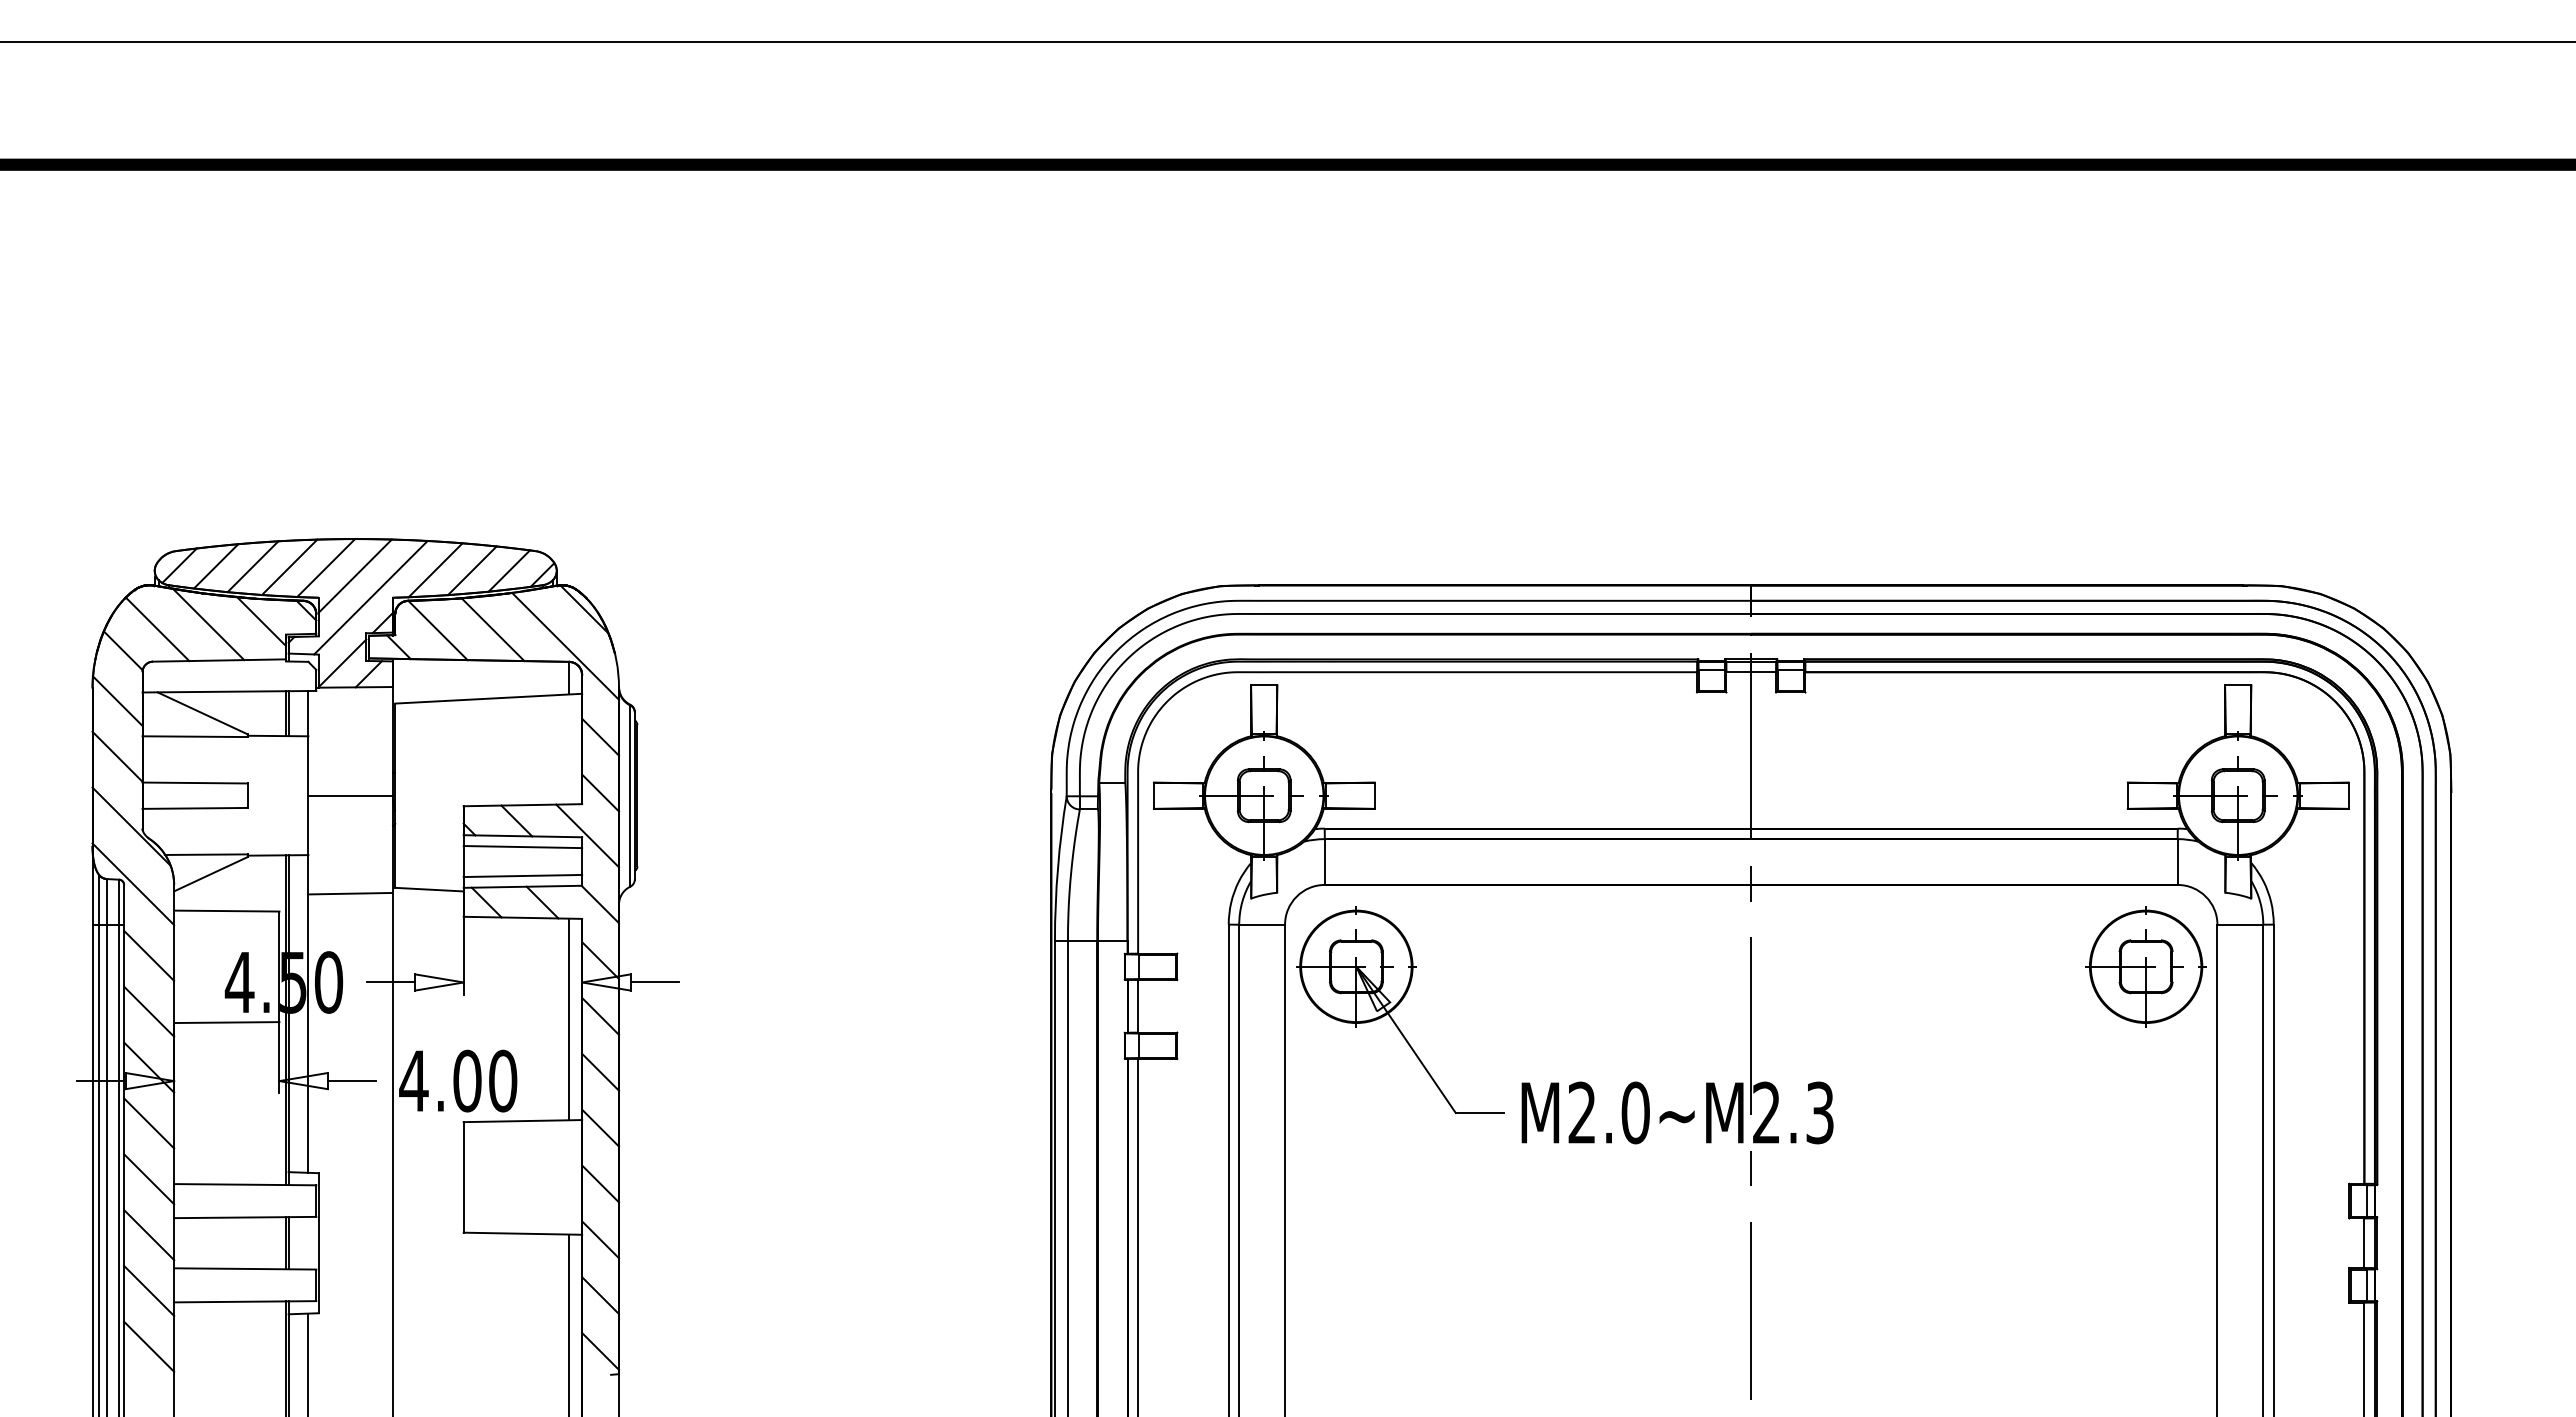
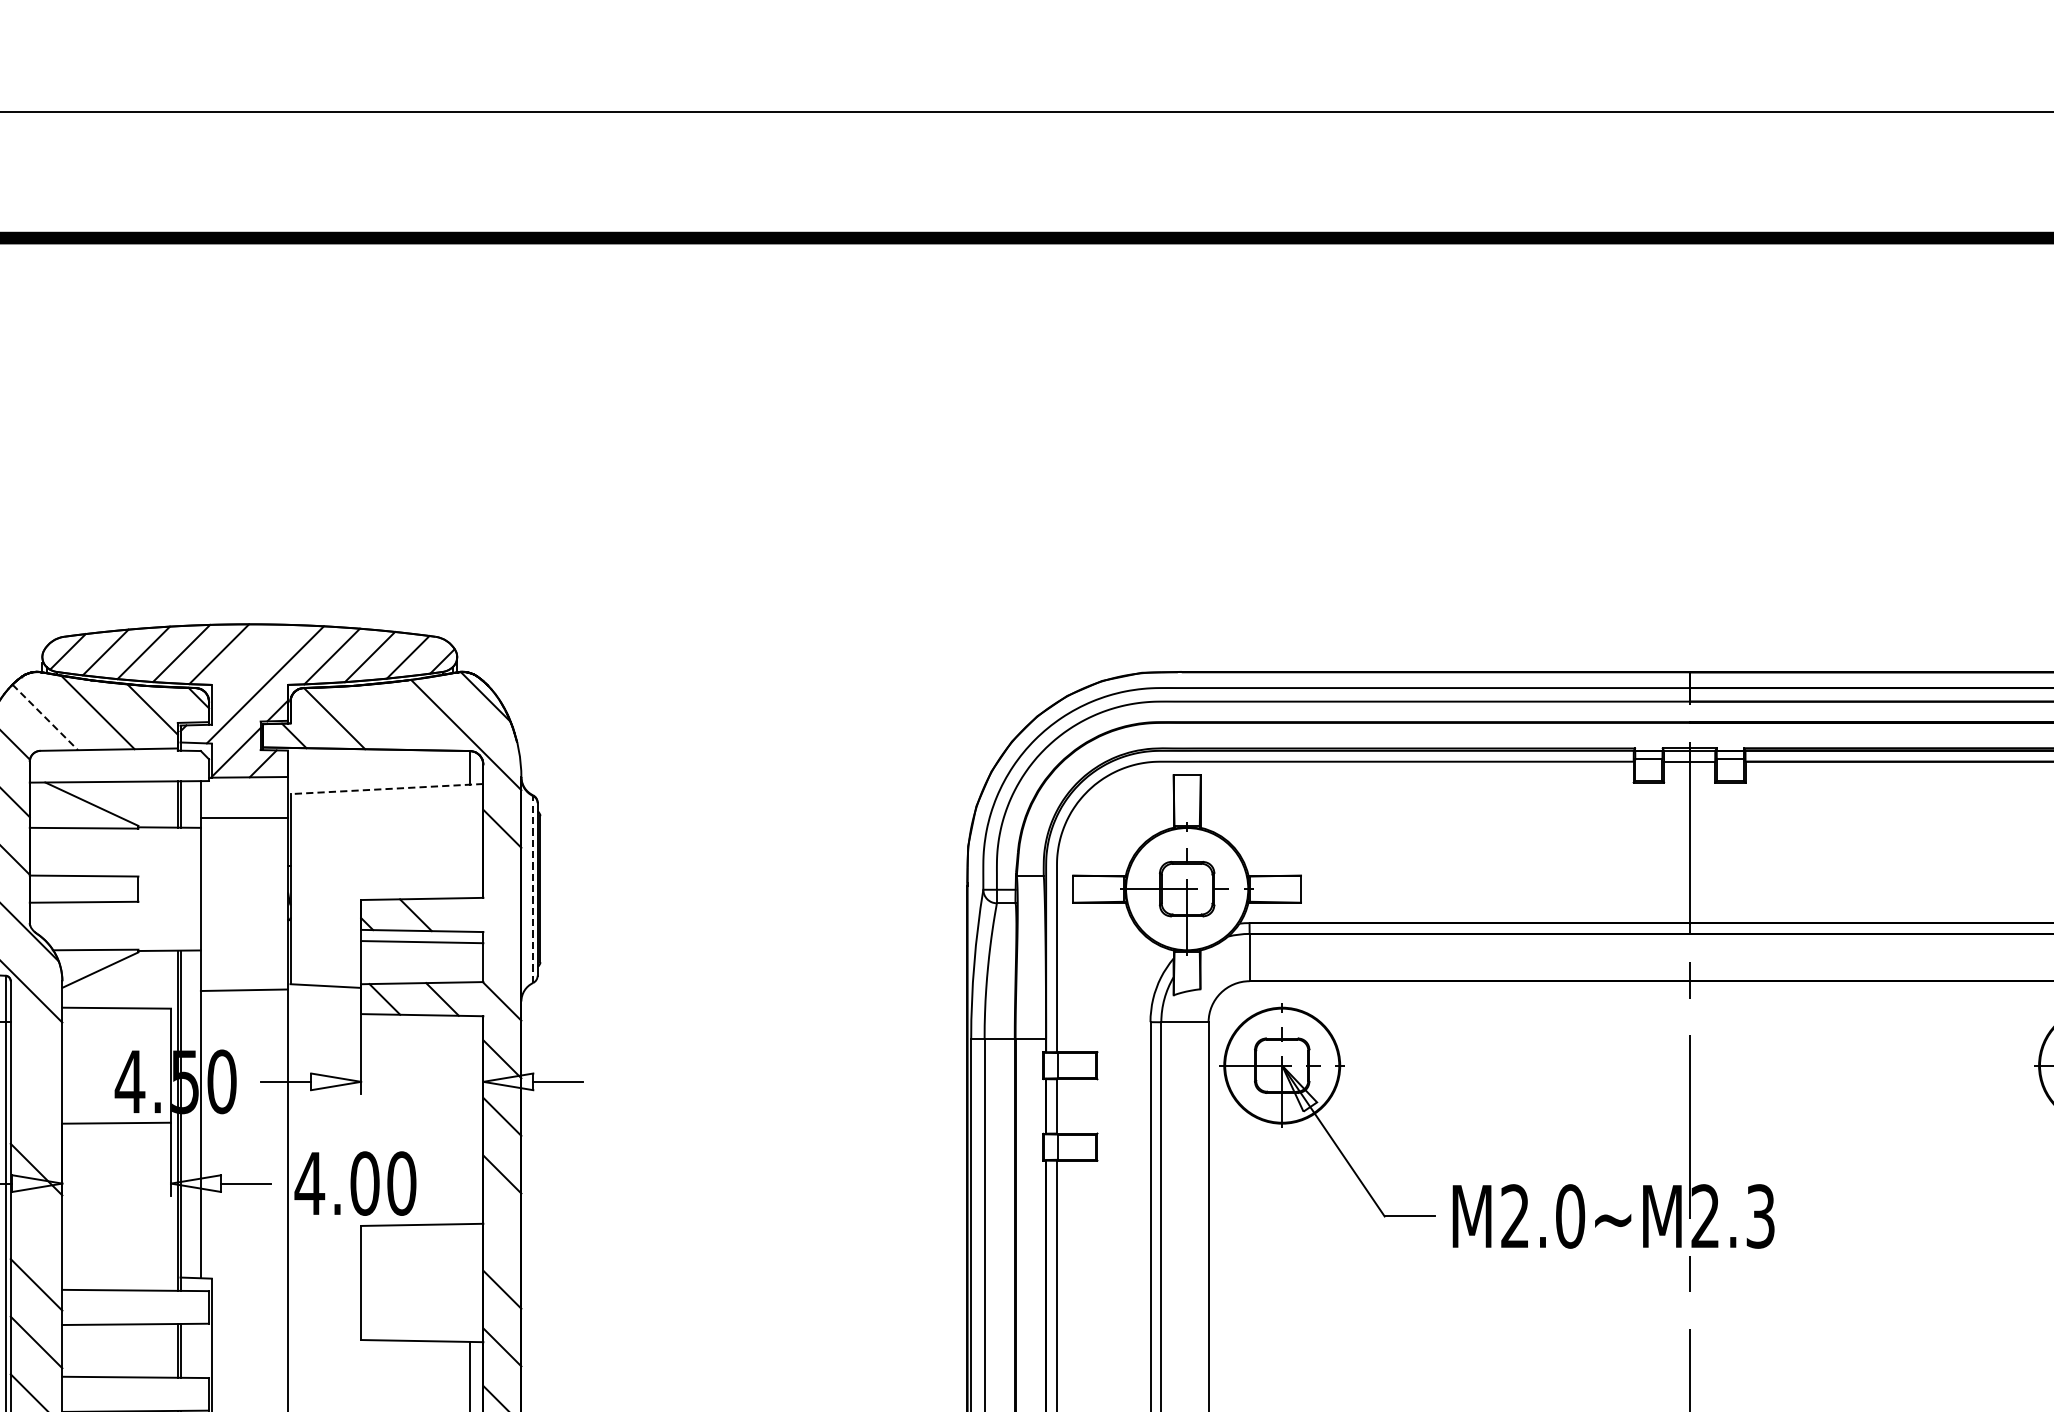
line: (354, 575) -> (248, 661), removed
line: (157, 629) -> (45, 717), solid -> dashed
line: (492, 629) -> (390, 717), removed
line: (488, 698) -> (386, 788), solid -> dashed
line: (600, 792) -> (502, 885), removed
line: (350, 795) -> (244, 817), moved
line: (630, 796) -> (533, 889), solid -> dashed
line: (587, 835) -> (488, 930), removed
line: (522, 875) -> (421, 971), removed
line: (149, 955) -> (36, 1054), removed
line: (149, 1011) -> (36, 1111), removed
line: (569, 1019) -> (470, 1120), removed
line: (149, 1123) -> (36, 1227), removed
line: (600, 1127) -> (502, 1231), removed

